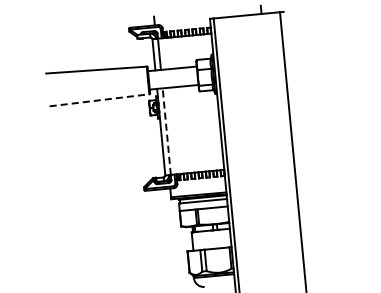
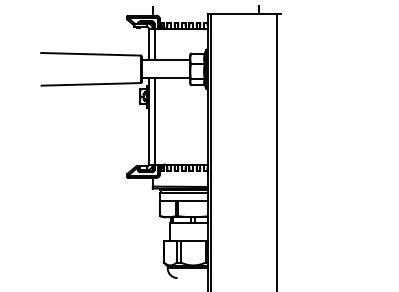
line: (99, 100) -> (91, 84), dashed -> solid
line: (166, 131) -> (154, 121), dashed -> solid

